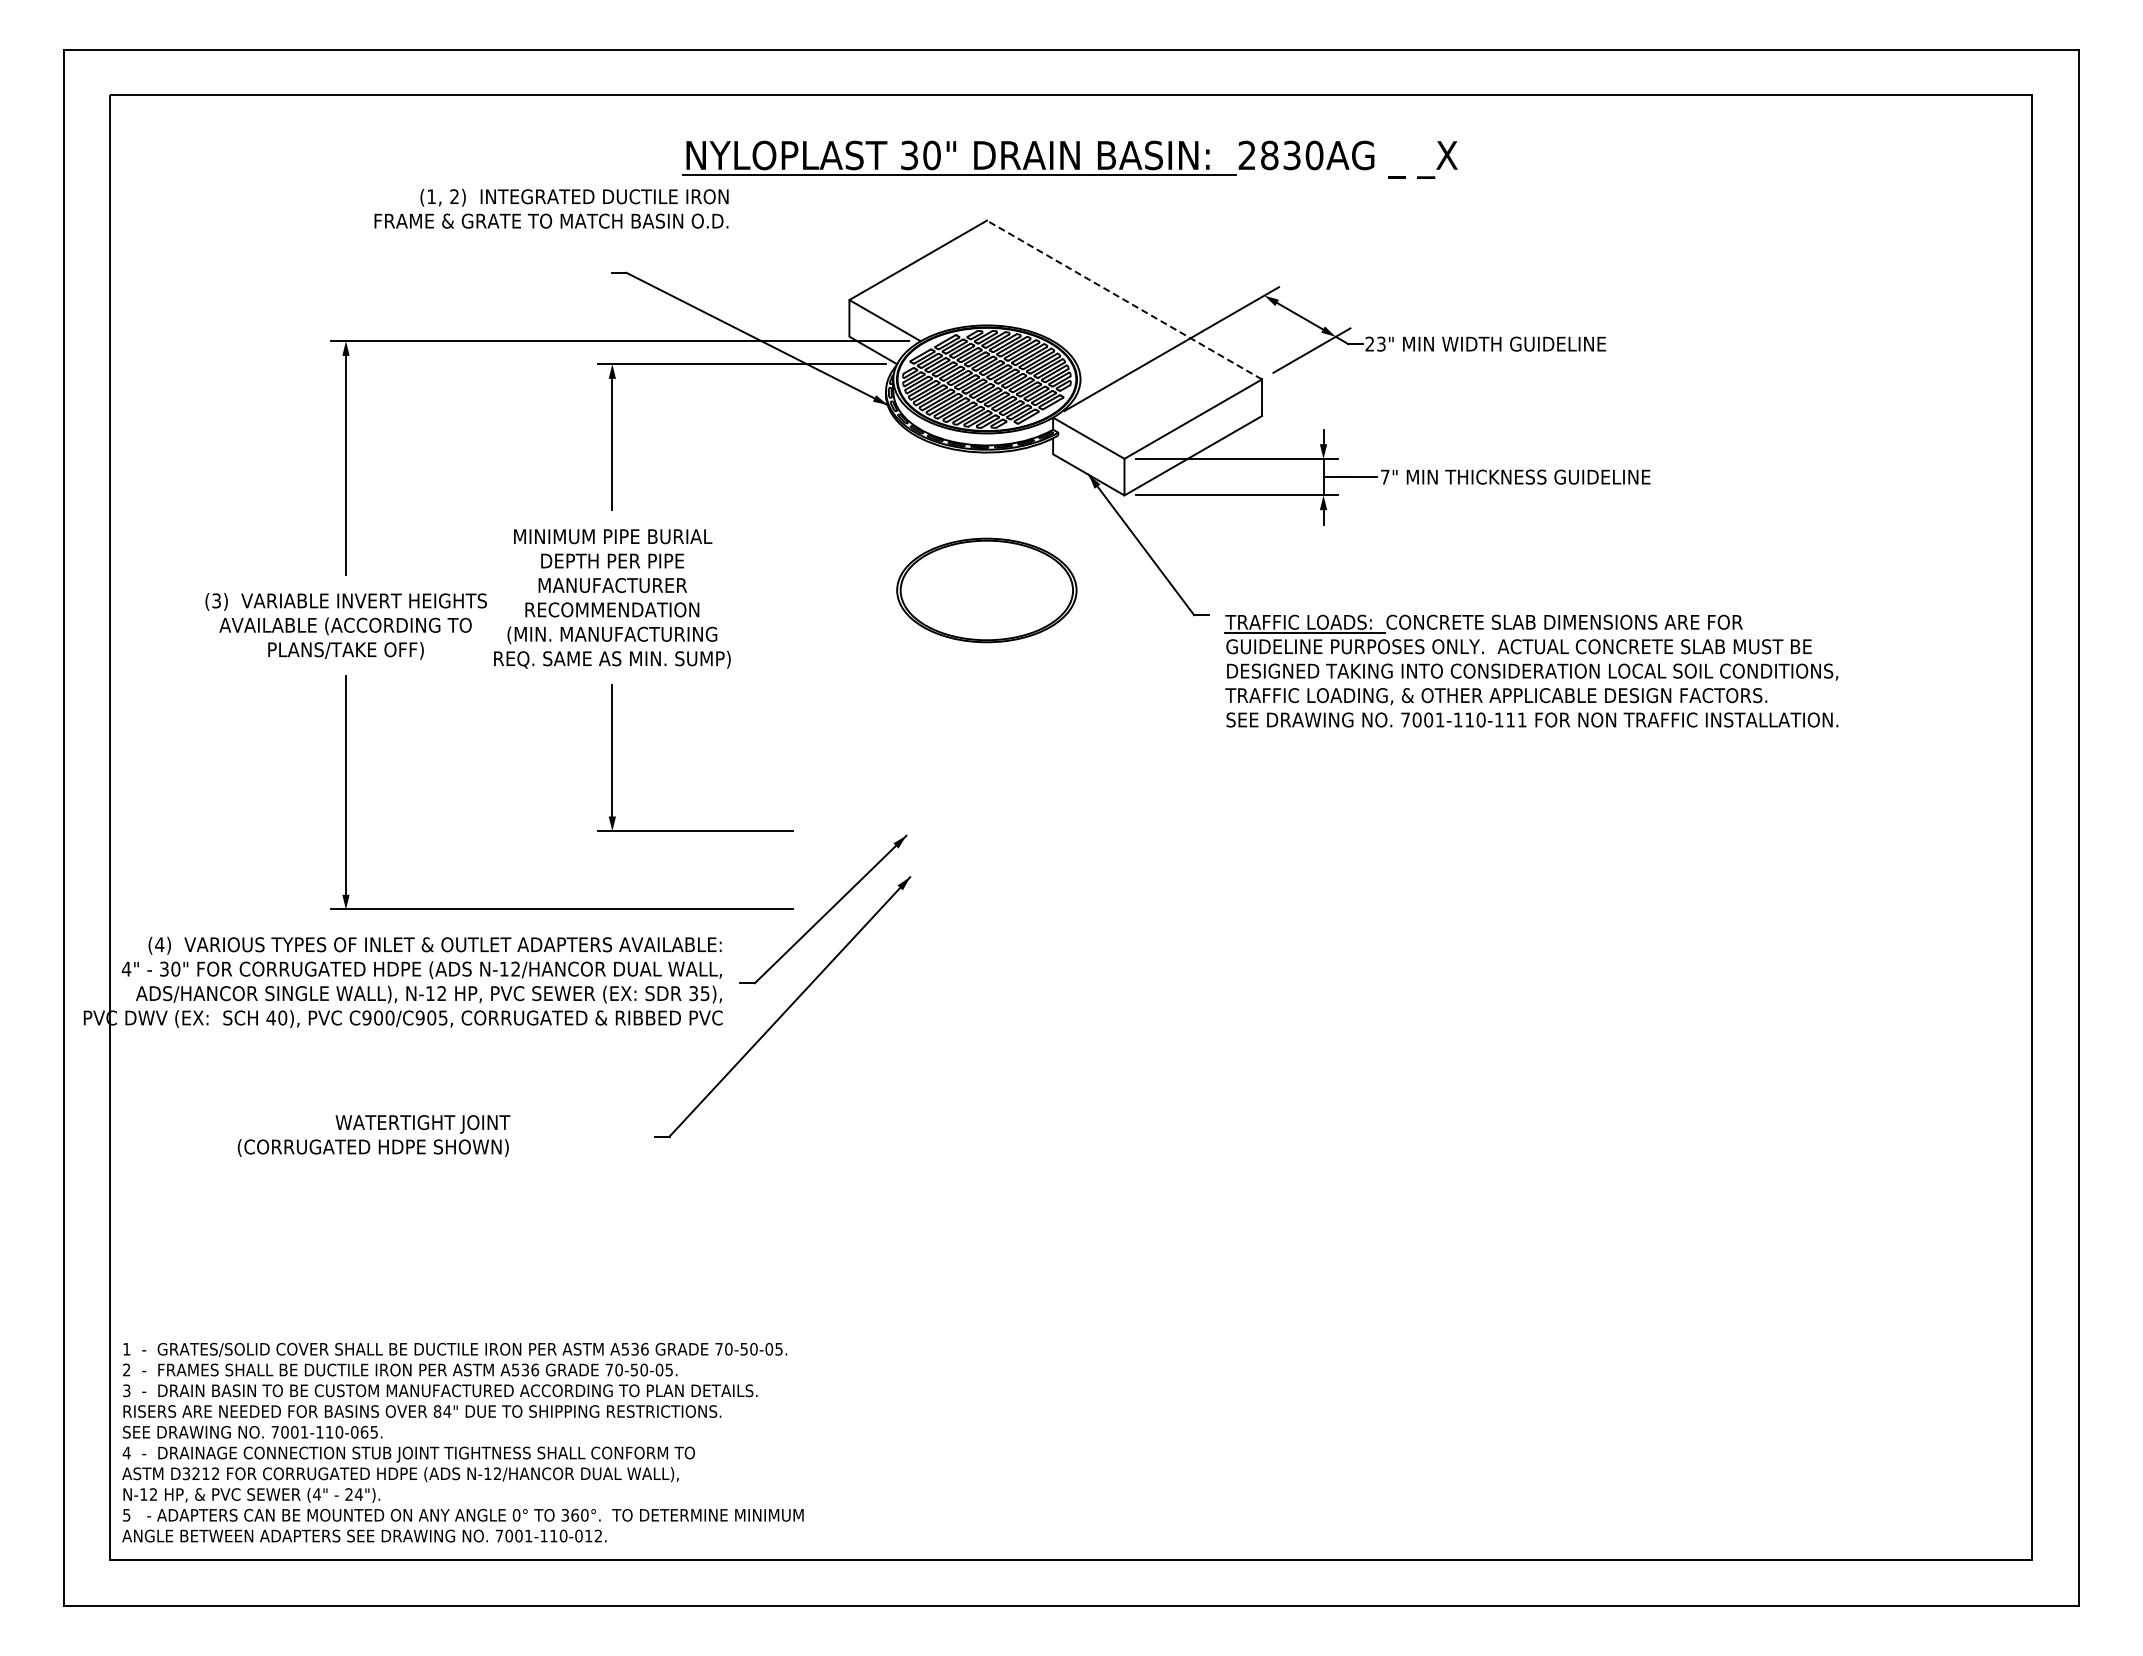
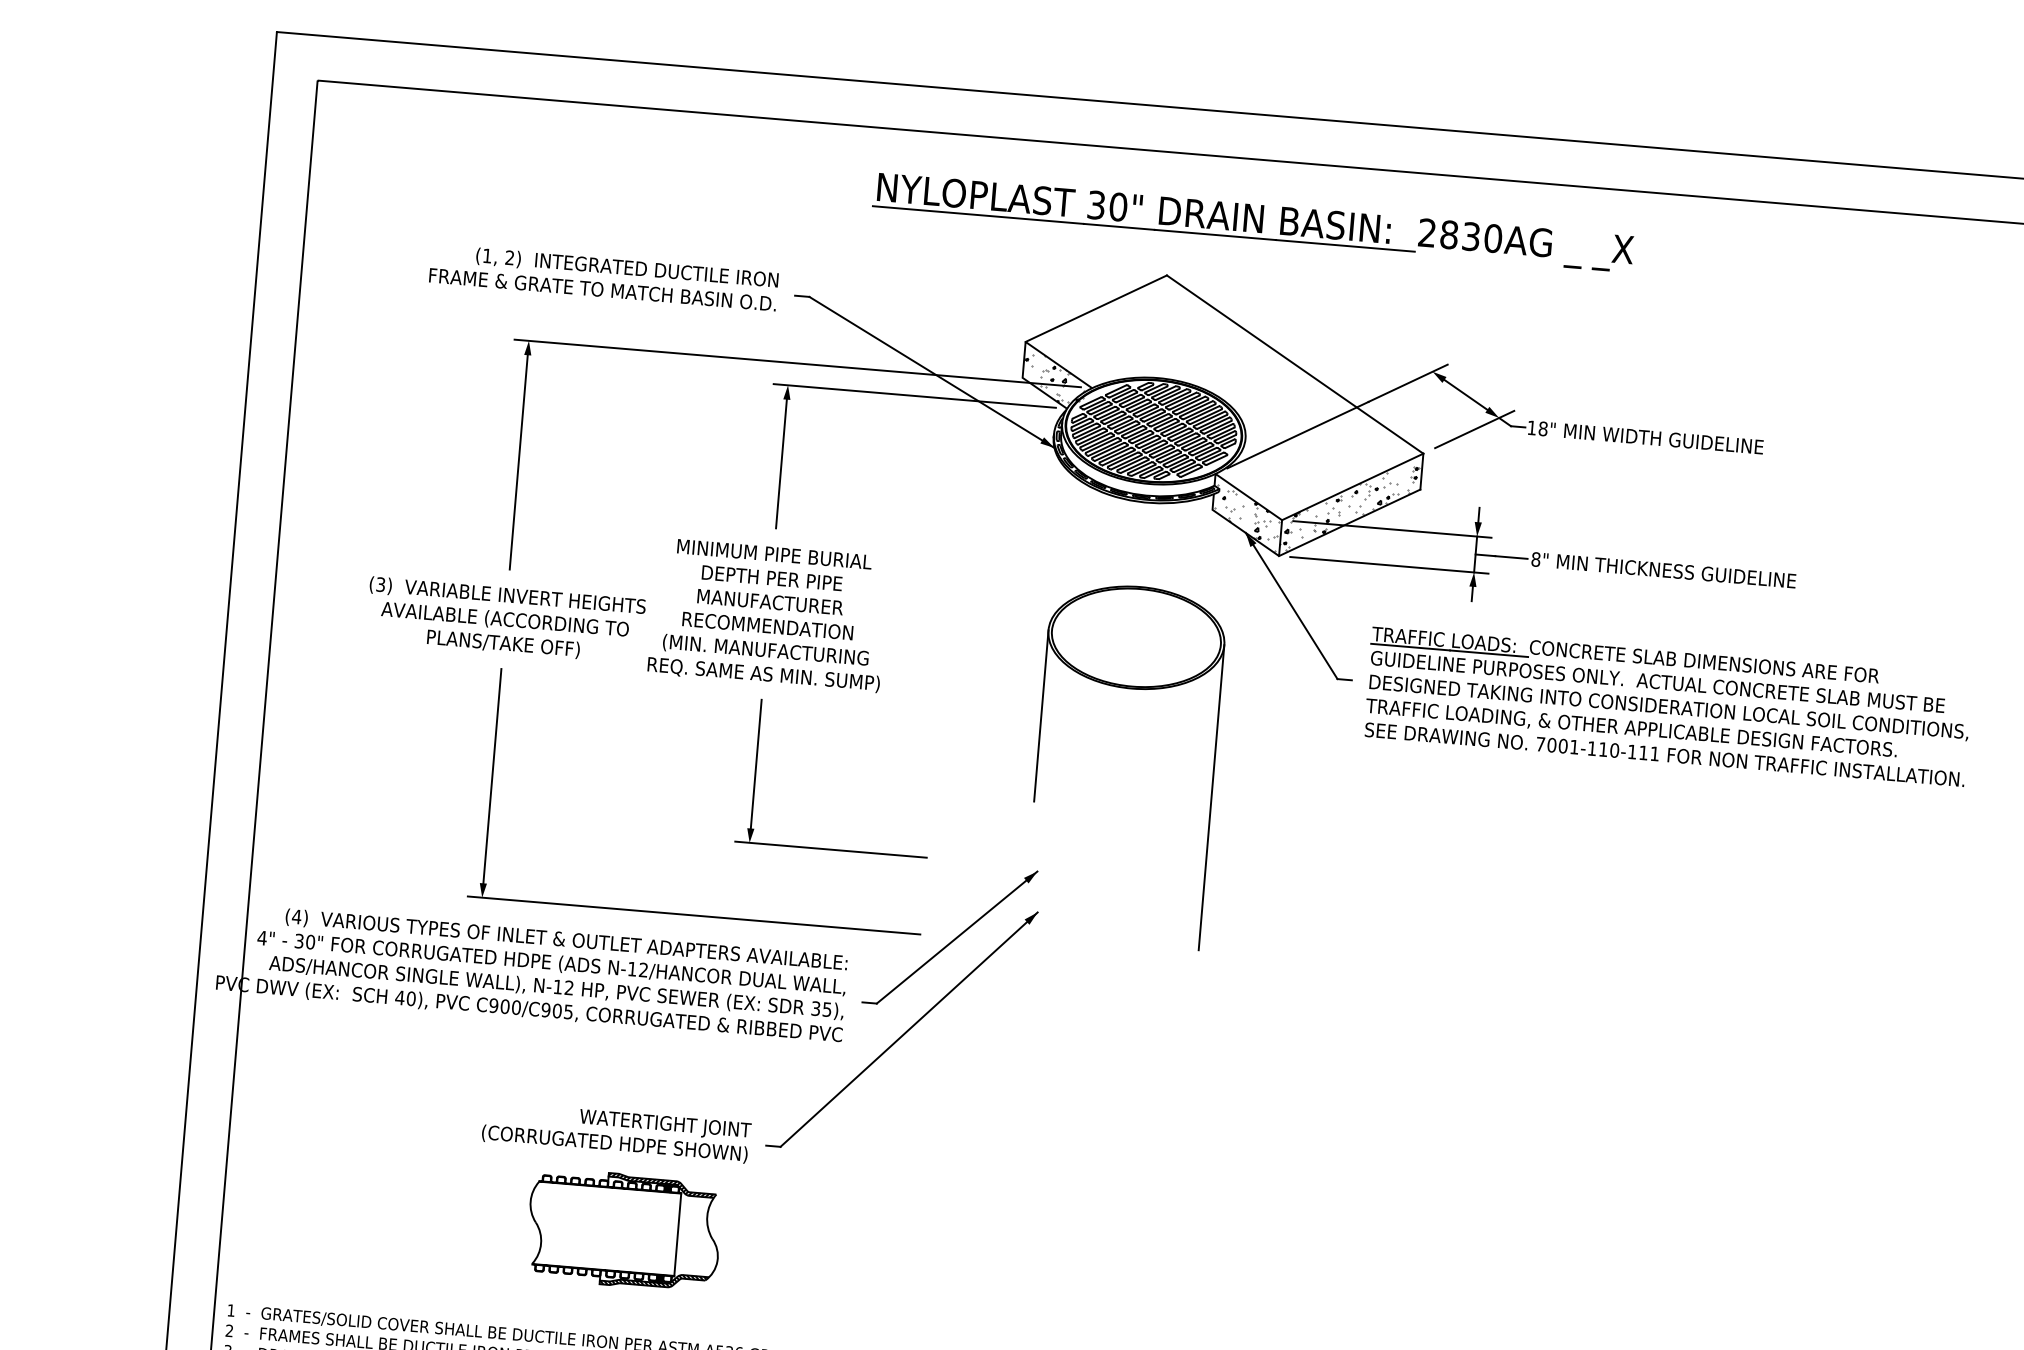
text: (551, 208) -> (603, 277), moved
line: (1124, 300) -> (1295, 365), dashed -> solid
hatch: (890, 335) -> (1062, 380), added
text: (1375, 343) -> (1537, 427), 23" -> 18"
hatch: (1191, 440) -> (1349, 507), added
hatch: (1087, 460) -> (1245, 518), added
text: (1384, 476) -> (1535, 558), 7" -> 8"
part: (1531, 670) -> (1668, 706), moved
line: (897, 677) -> (1041, 715), added
line: (1076, 745) -> (1211, 797), added
text: (374, 1135) -> (616, 1132), moved
part: (518, 1234) -> (624, 1230), added

